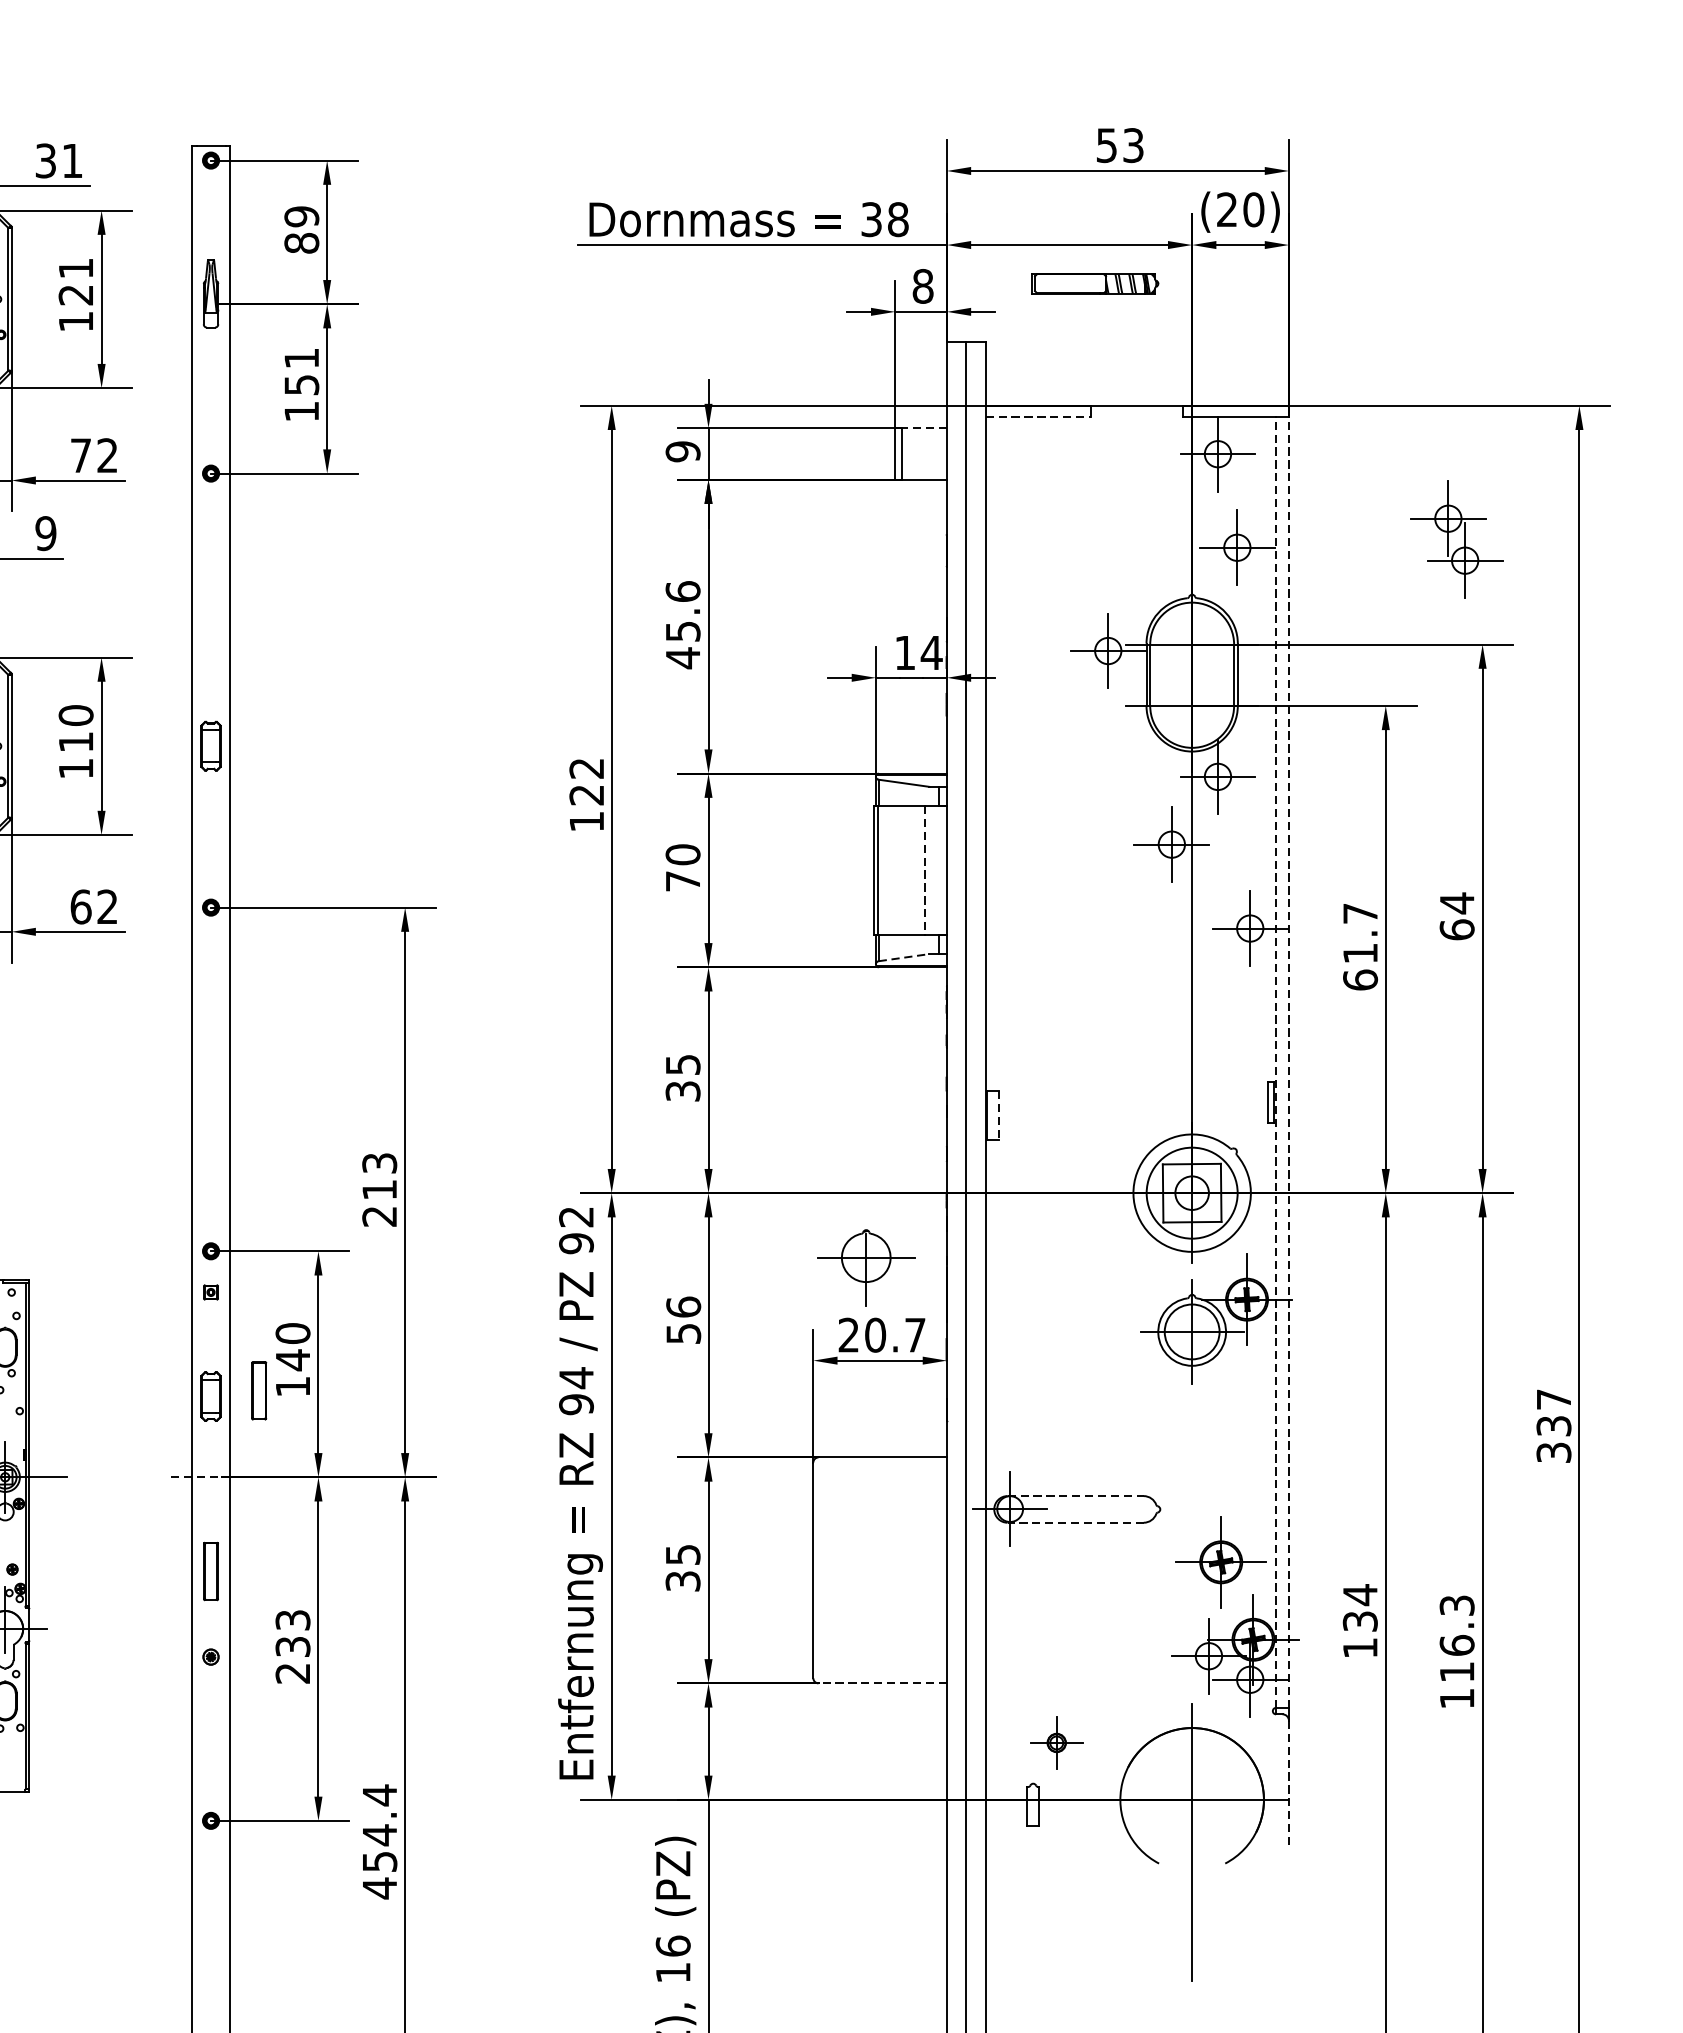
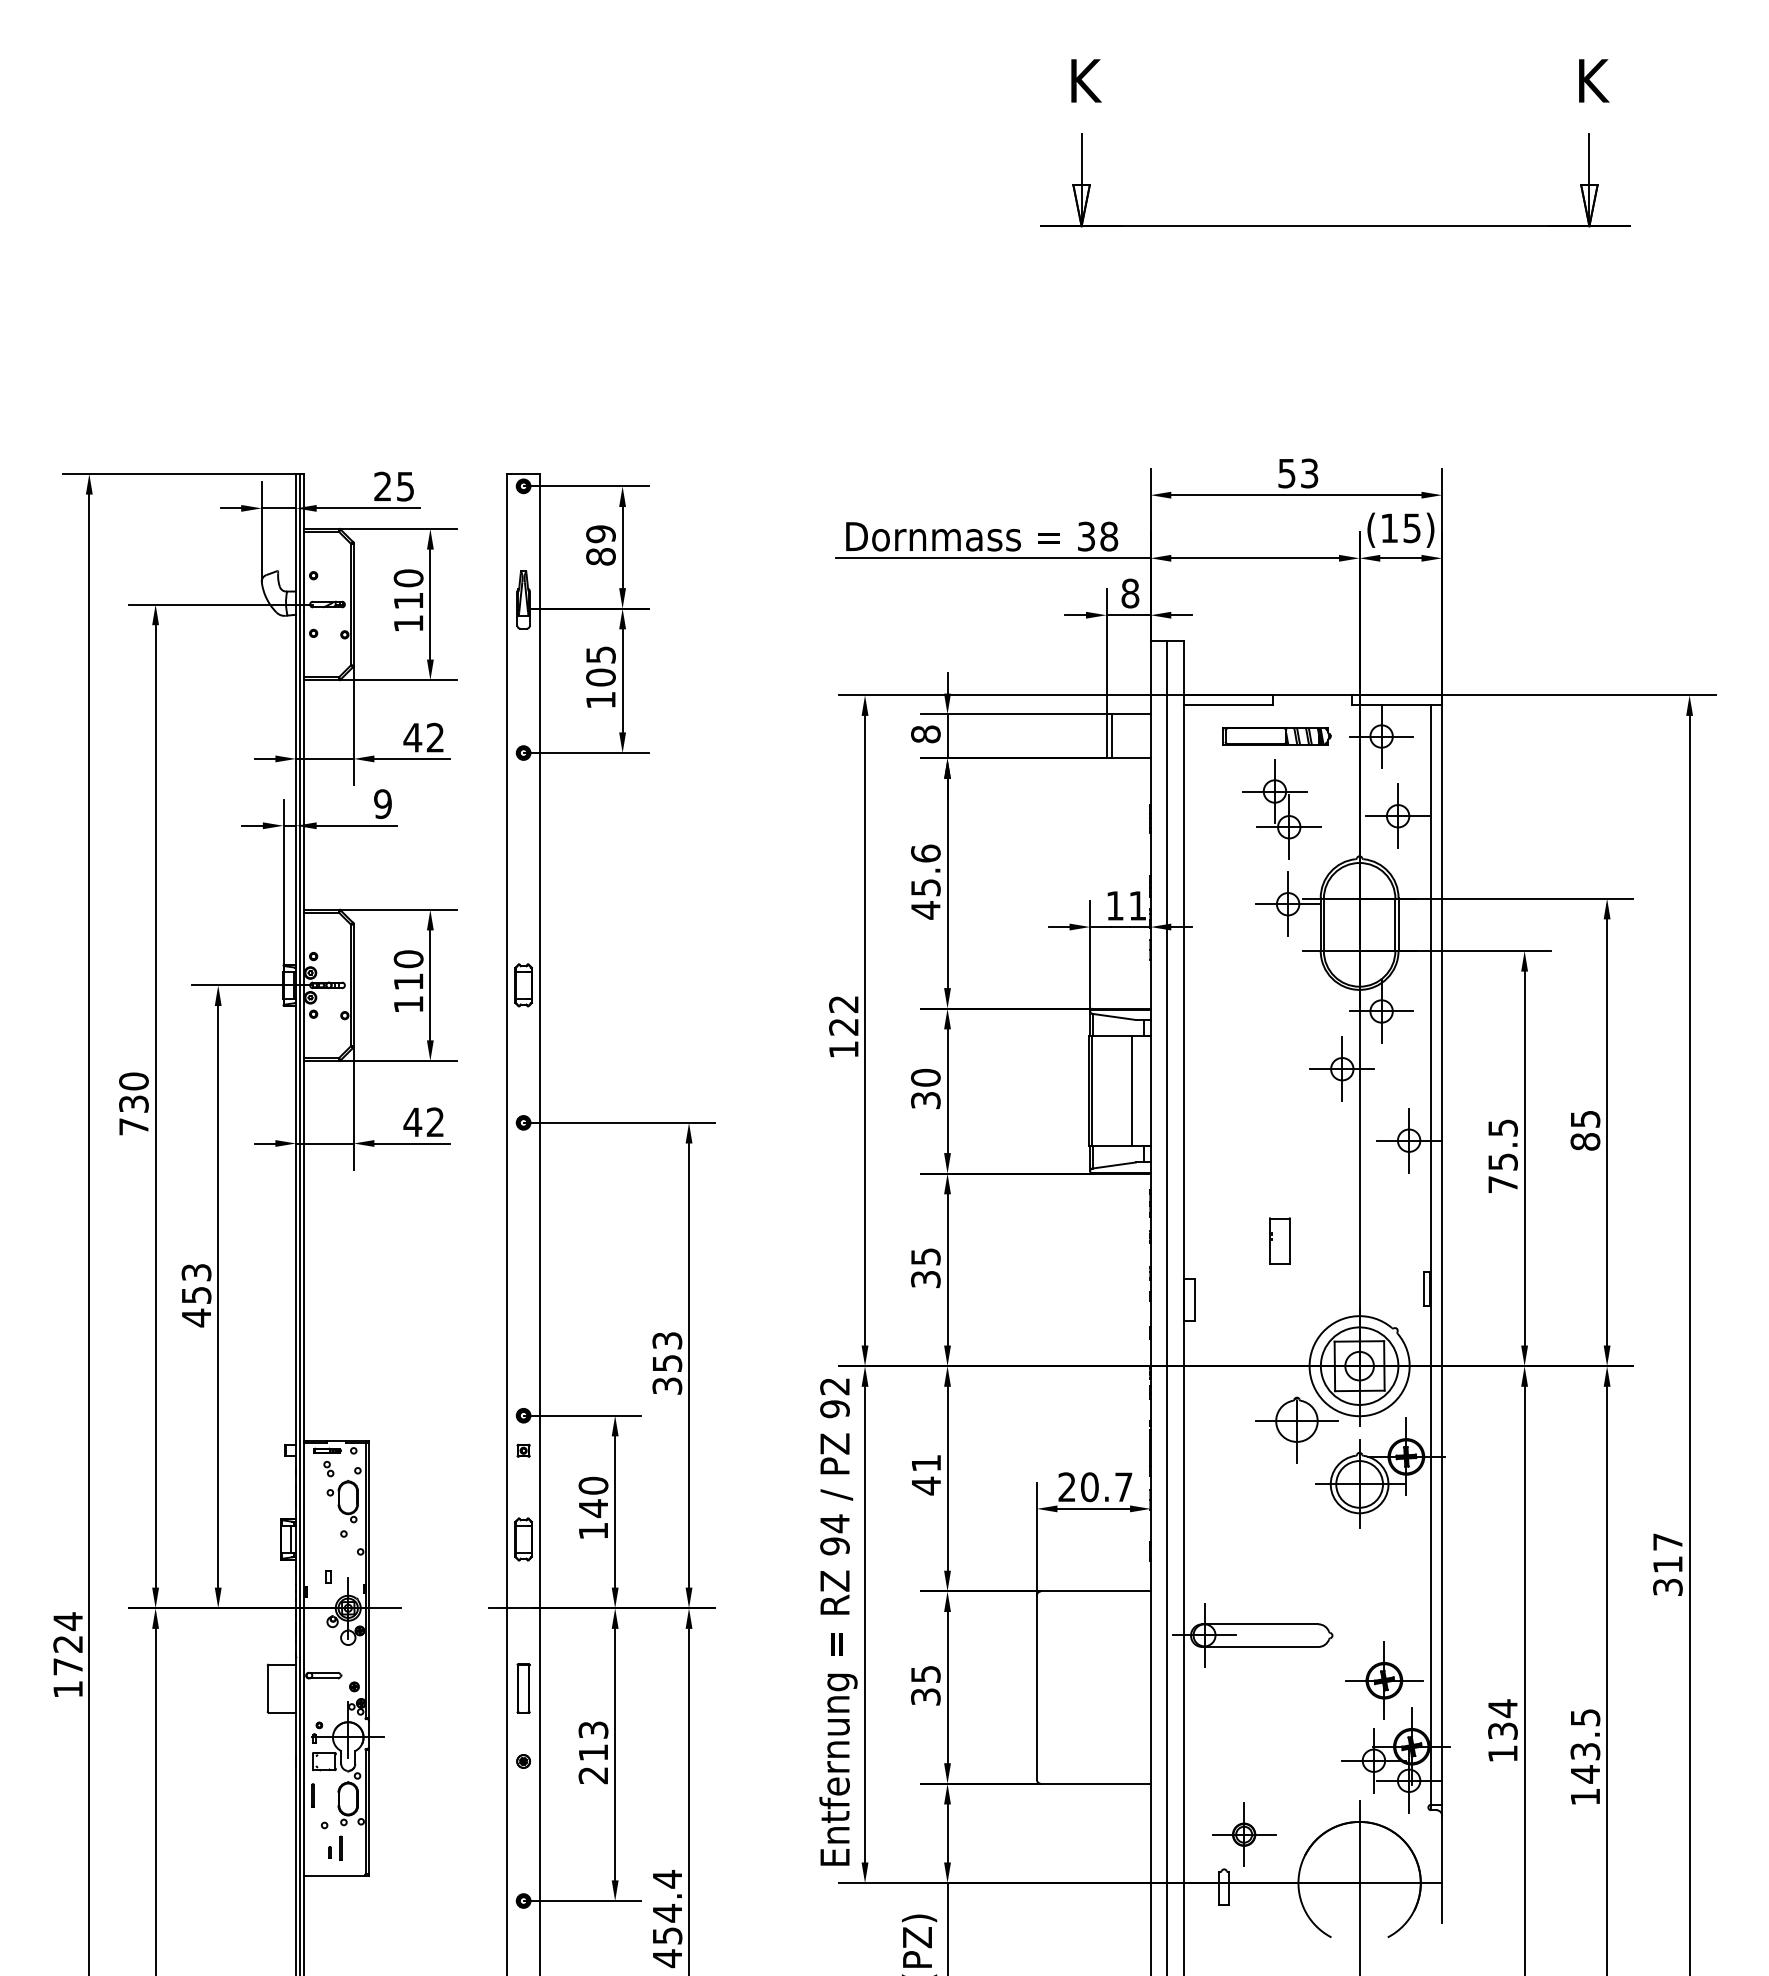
text: (58, 160) -> (393, 486), 31 -> 25
text: (1240, 210) -> (1400, 528), (20) -> (15)
text: (75, 281) -> (408, 589), 121 -> 110
part: (1094, 284) -> (1276, 736), moved
text: (301, 372) -> (600, 666), 151 -> 105
line: (1038, 417) -> (1228, 705), dashed -> solid
line: (923, 428) -> (1130, 714), dashed -> solid
text: (682, 451) -> (925, 734), 9 -> 8
text: (80, 455) -> (412, 737), 72 -> 42
part: (1456, 539) -> (1281, 809), moved
text: (931, 652) -> (1137, 905), 14 -> 11
line: (924, 870) -> (1131, 1091), dashed -> solid
text: (682, 881) -> (925, 1100), 70 -> 30
text: (80, 907) -> (412, 1122), 62 -> 42
text: (1457, 915) -> (1585, 1129), 64 -> 85
text: (1359, 947) -> (1502, 1156), 61.7 -> 75.5
line: (904, 957) -> (1114, 1165), dashed -> solid
part: (1098, 1045) -> (1279, 1240), added
line: (1276, 1062) -> (1431, 1254), dashed -> solid
line: (1289, 1062) -> (1442, 1254), dashed -> solid
line: (998, 1116) -> (1194, 1300), dashed -> solid
text: (379, 1202) -> (667, 1374), 213 -> 353
part: (865, 1267) -> (1296, 1429), moved
text: (683, 1320) -> (926, 1474), 56 -> 41
part: (258, 1390) -> (564, 1534), removed
text: (1553, 1425) -> (1667, 1564), 337 -> 317
line: (196, 1477) -> (511, 1608), dashed -> solid
line: (1075, 1496) -> (1260, 1624), dashed -> solid
line: (1074, 1522) -> (1259, 1646), dashed -> solid
text: (1457, 1639) -> (1585, 1746), 116.3 -> 143.5
text: (293, 1646) -> (593, 1752), 233 -> 213
line: (882, 1682) -> (1095, 1783), dashed -> solid
part: (1057, 1742) -> (1244, 1834), size x1.43
line: (1289, 1783) -> (1442, 1869), dashed -> solid

